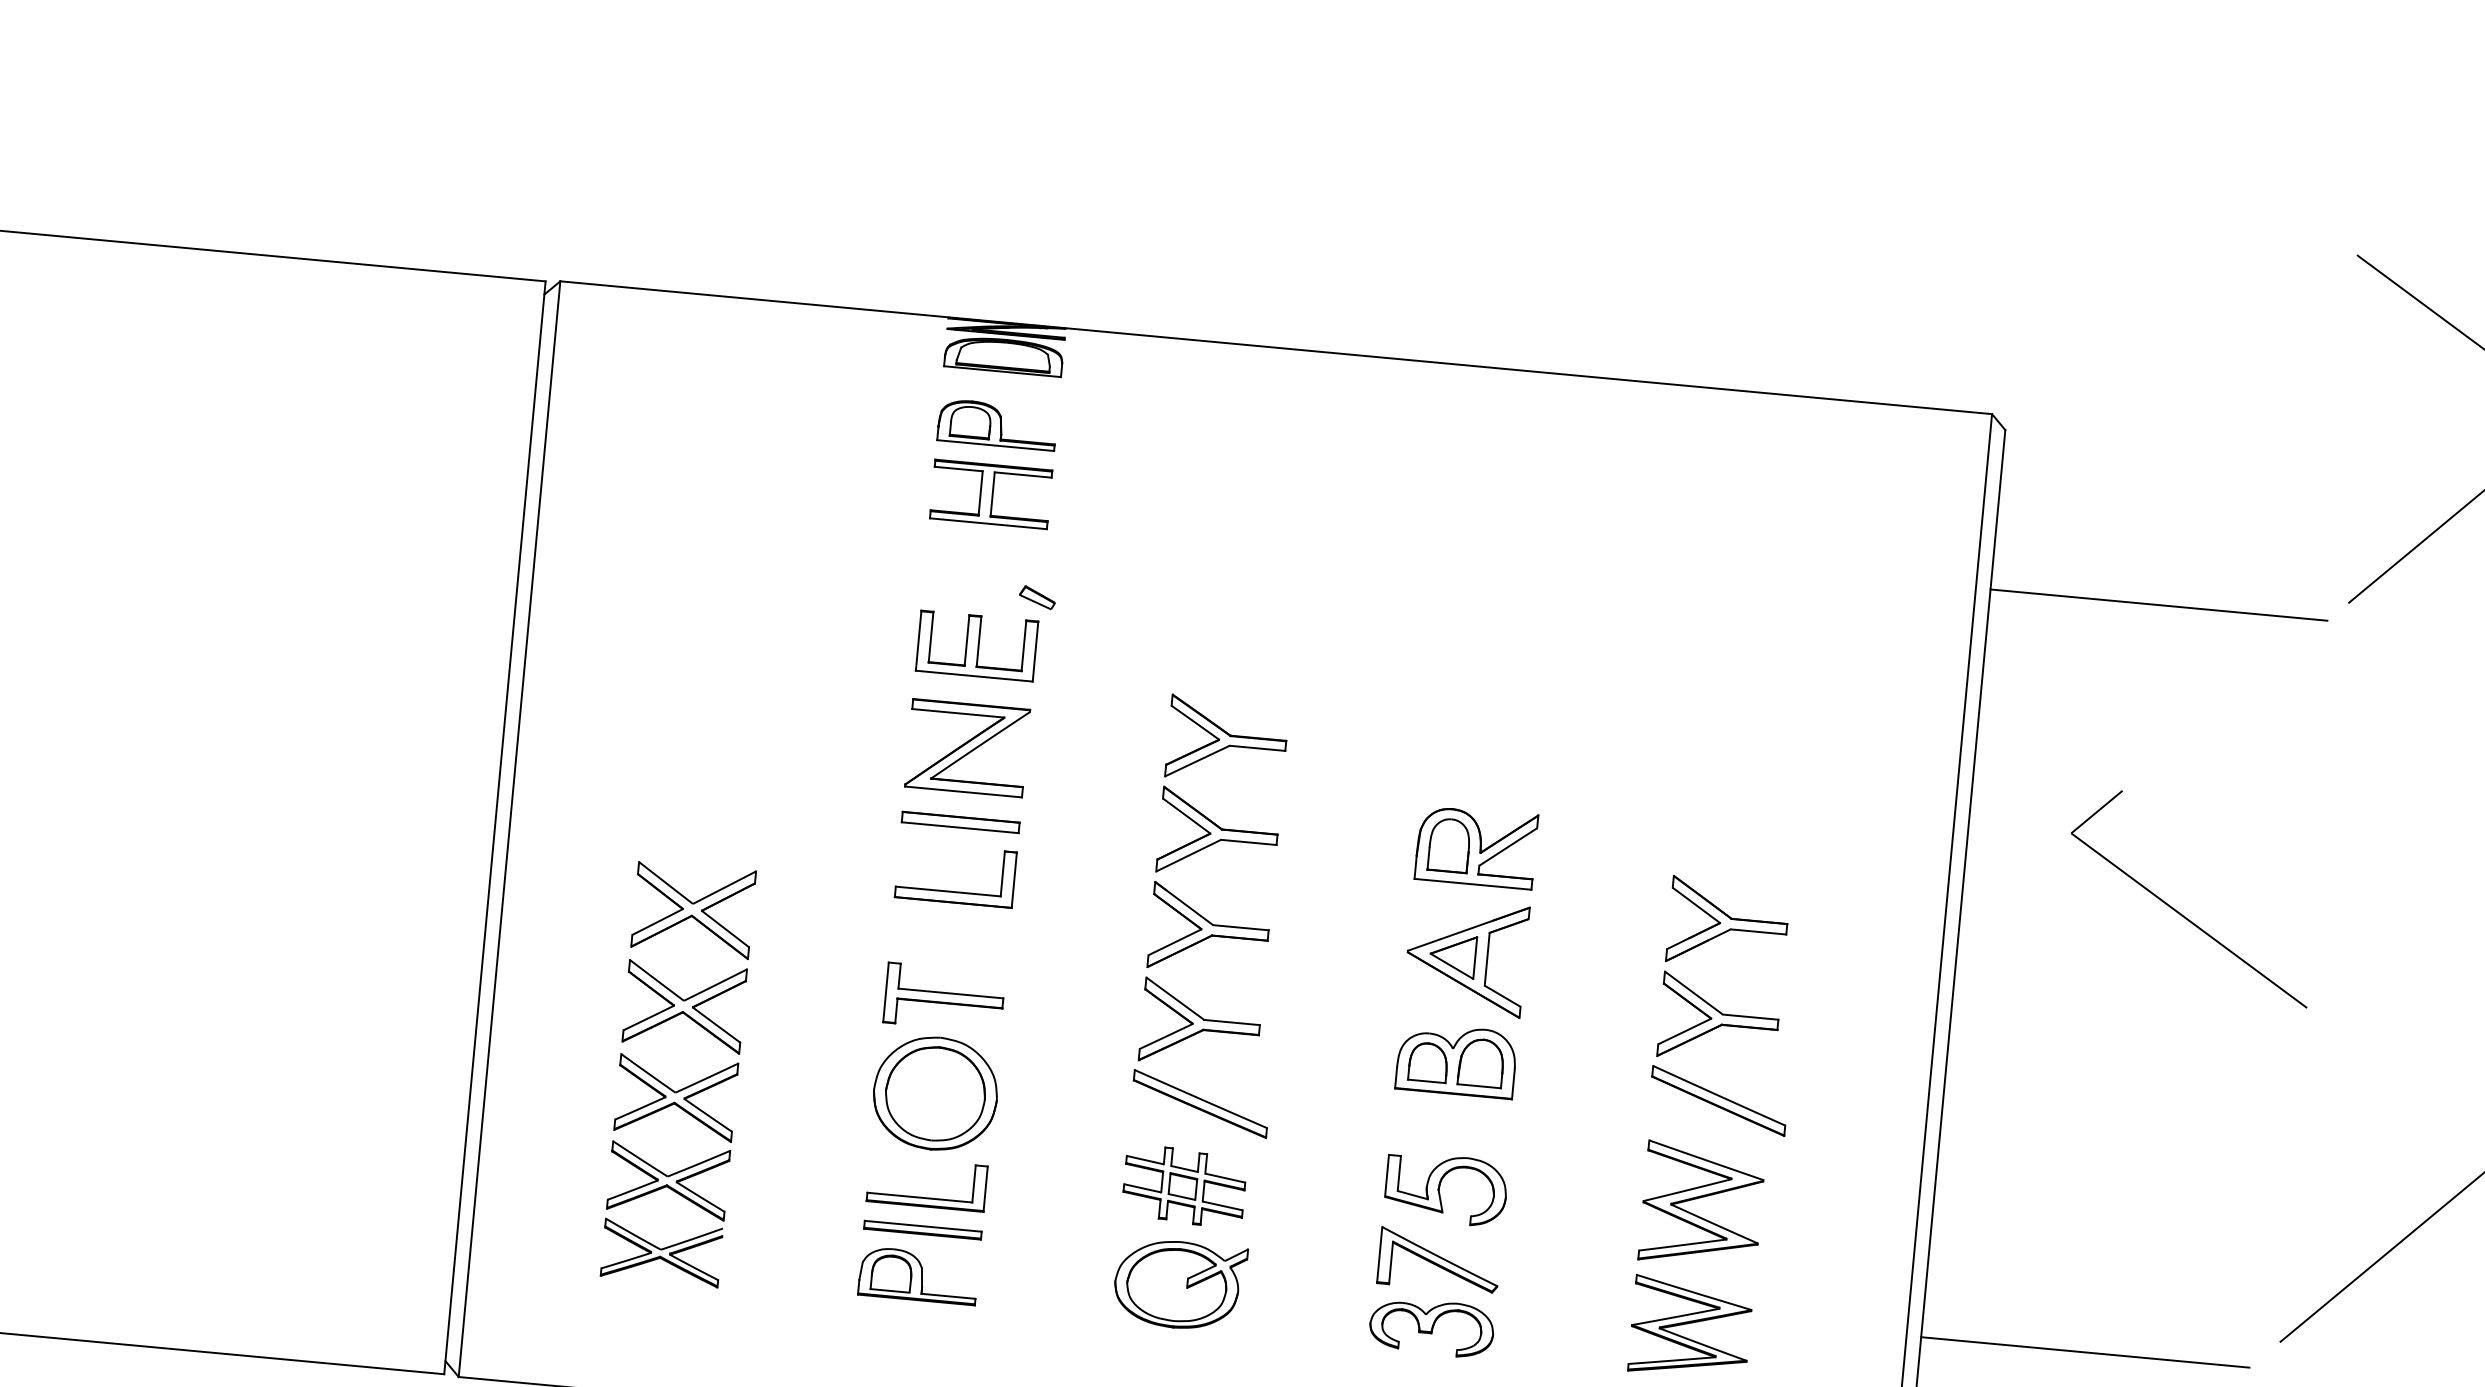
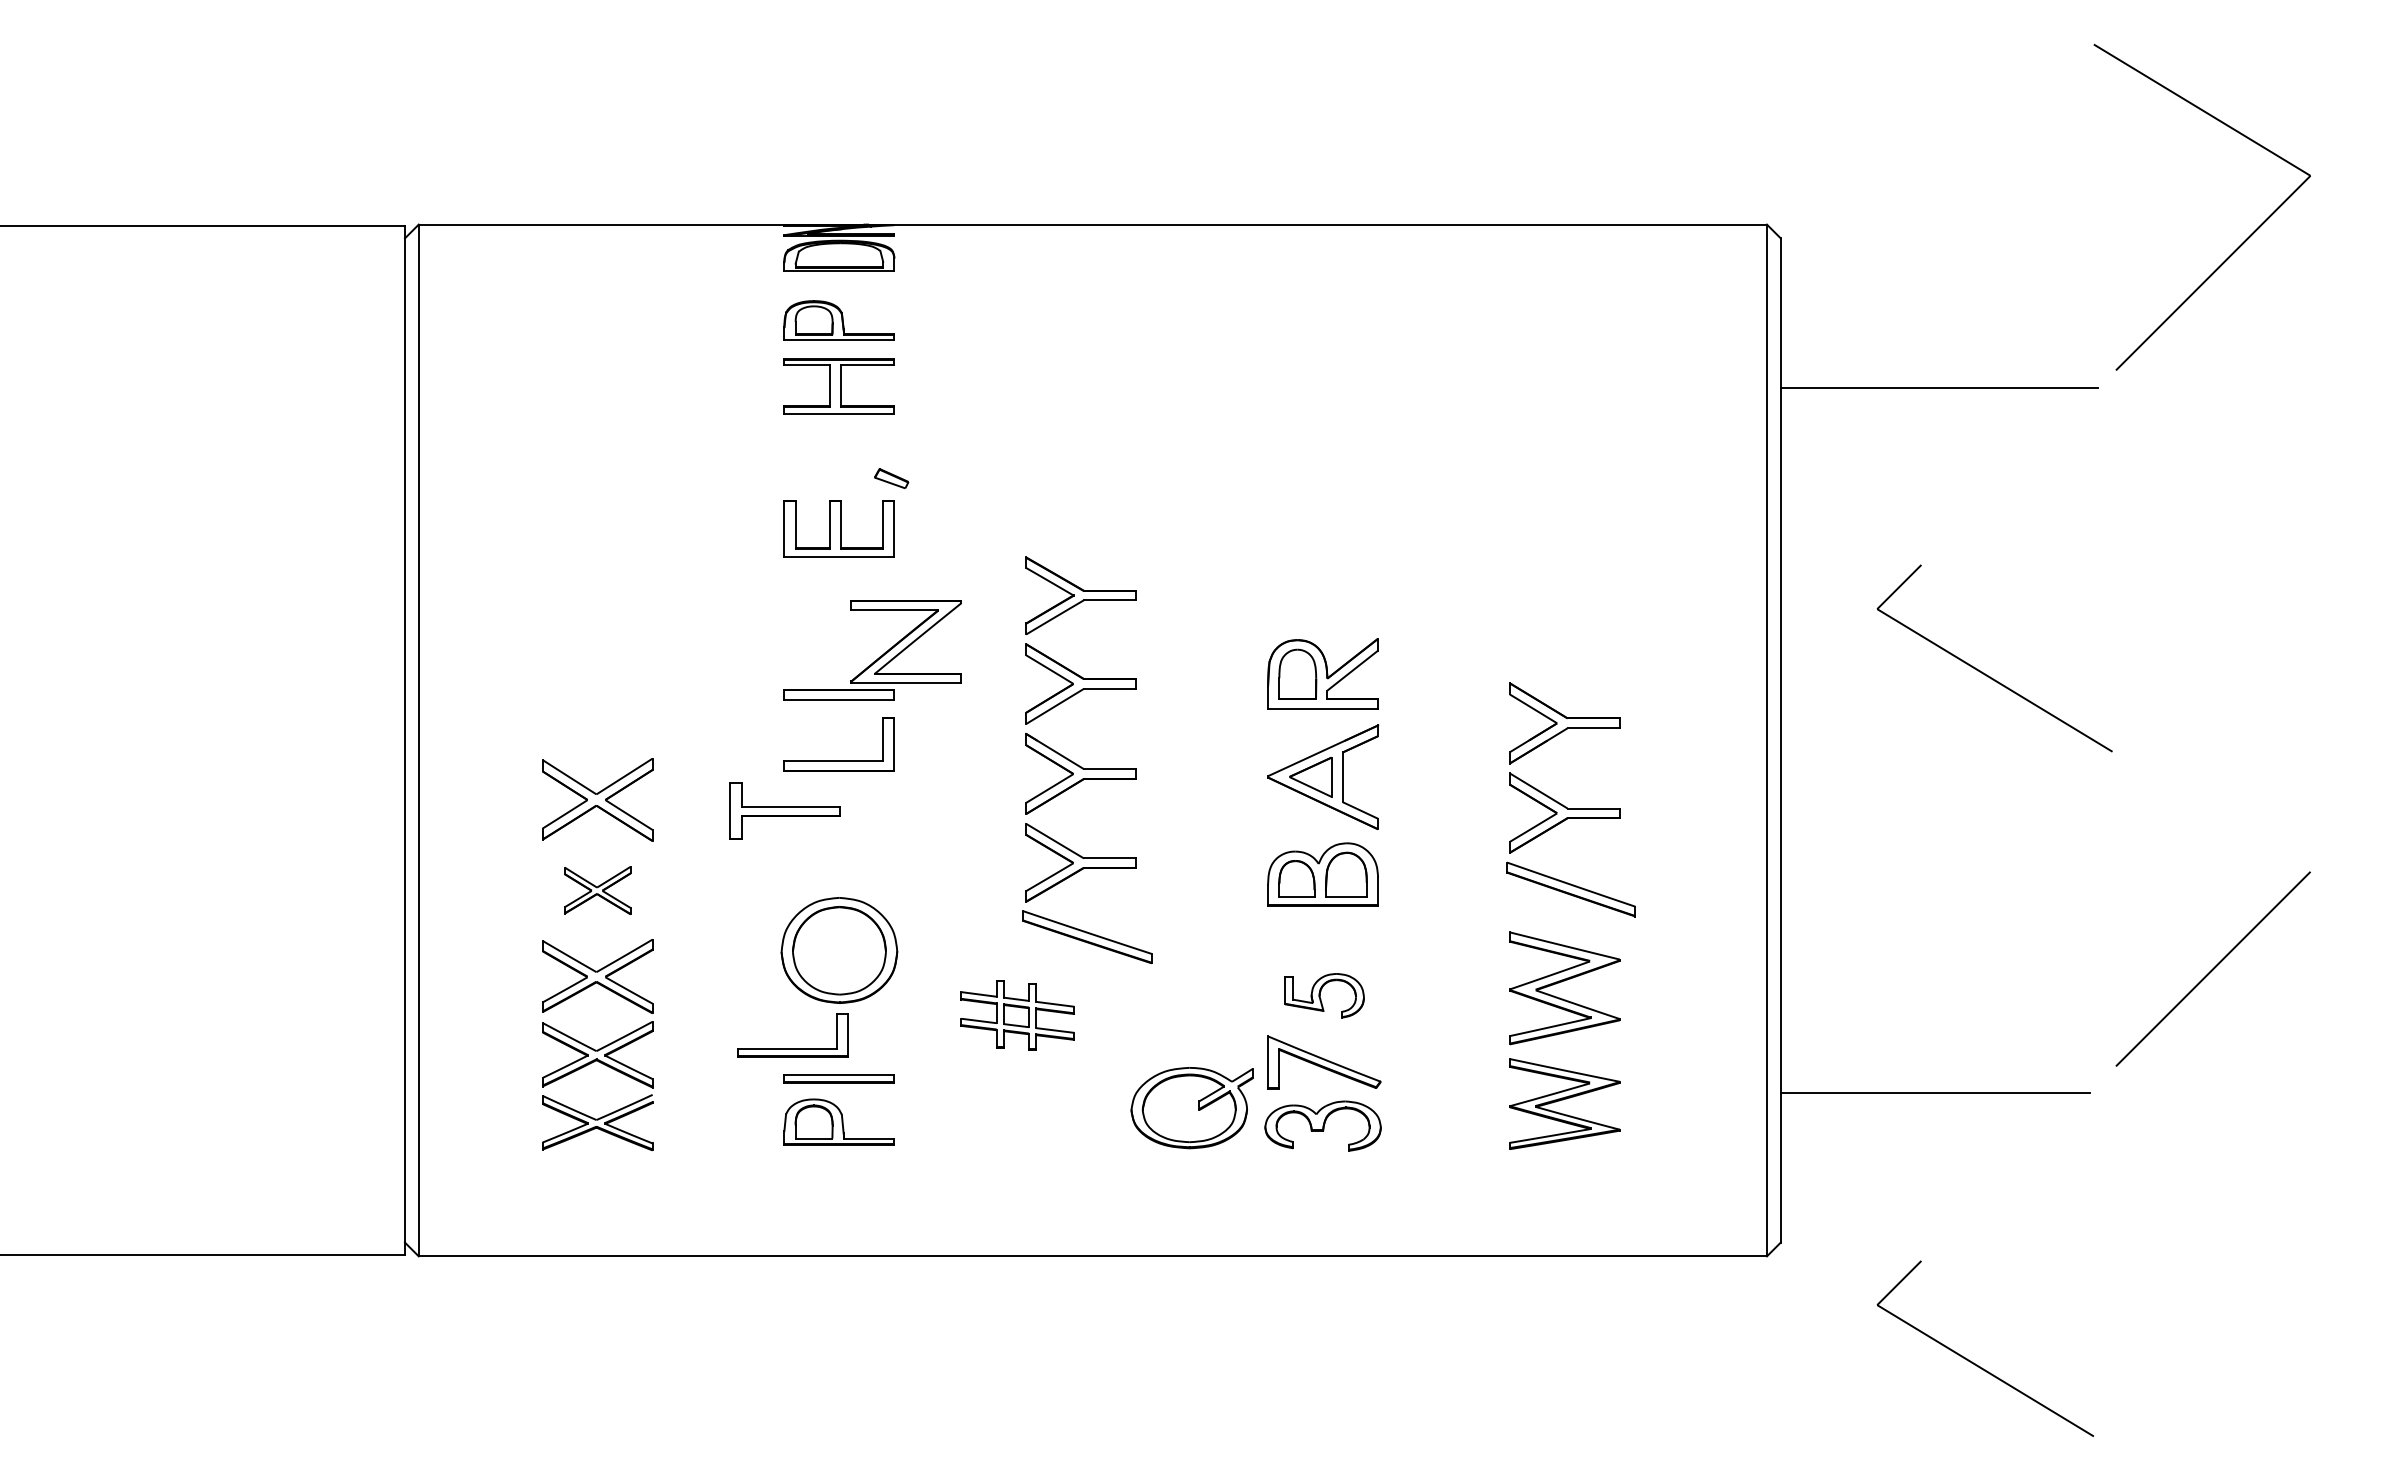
part: (966, 747) -> (905, 641), moved
part: (943, 996) -> (784, 810), moved
part: (684, 1006) -> (597, 890), size x0.6
part: (1184, 1186) -> (1017, 1015), moved
part: (1446, 1189) -> (1324, 995), size x0.7
part: (924, 1197) -> (792, 1048), moved
part: (1179, 1285) -> (1191, 1108), moved

